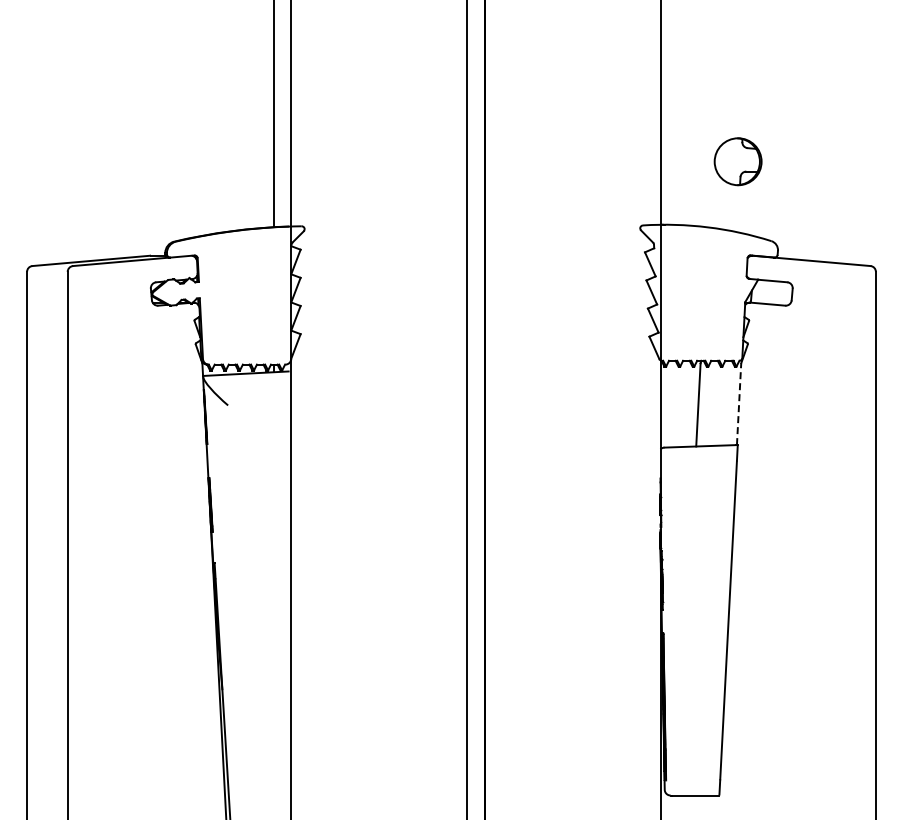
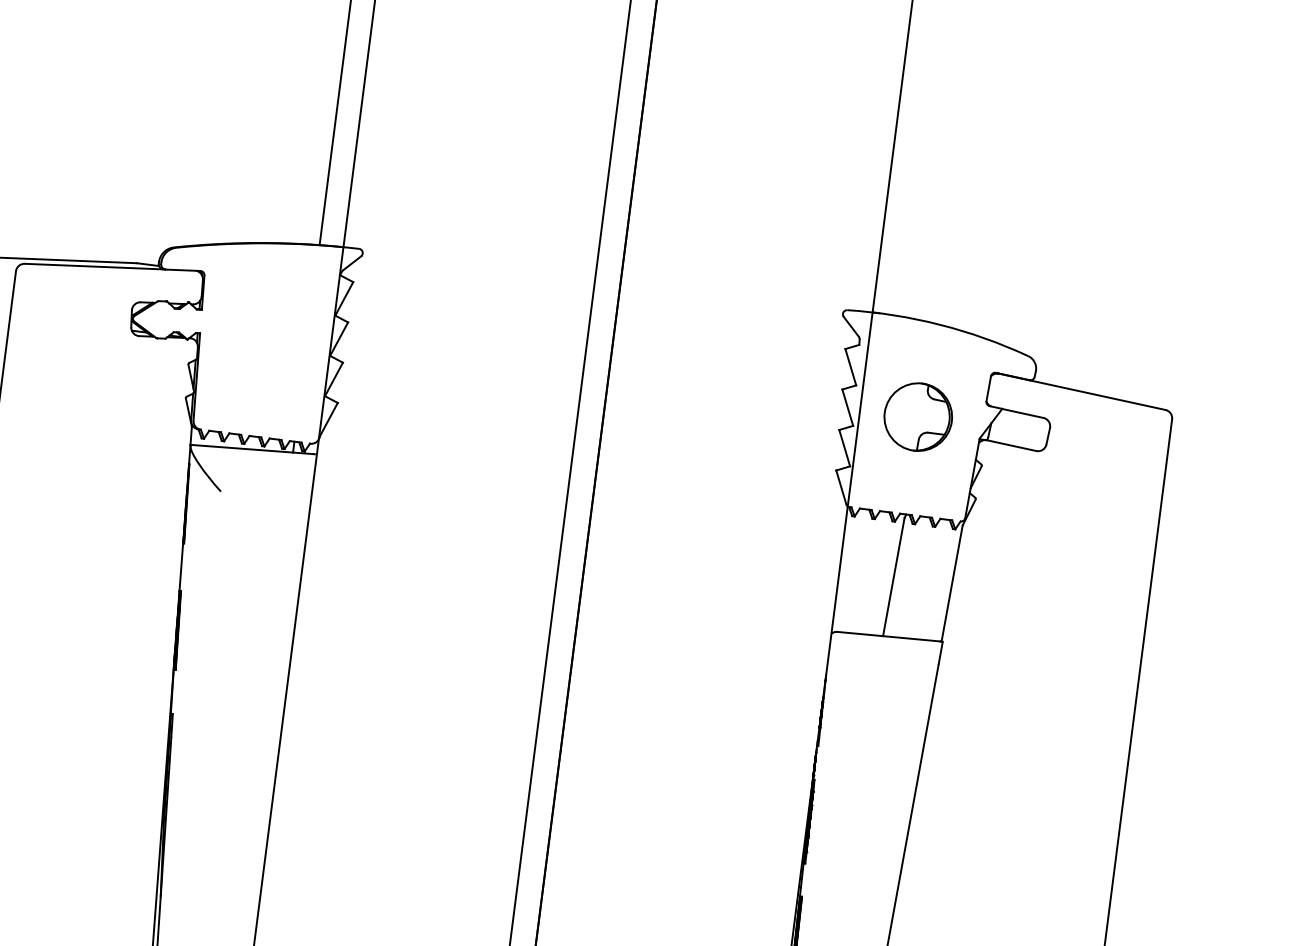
part: (737, 161) -> (917, 416), moved
line: (739, 404) -> (952, 583), dashed -> solid

